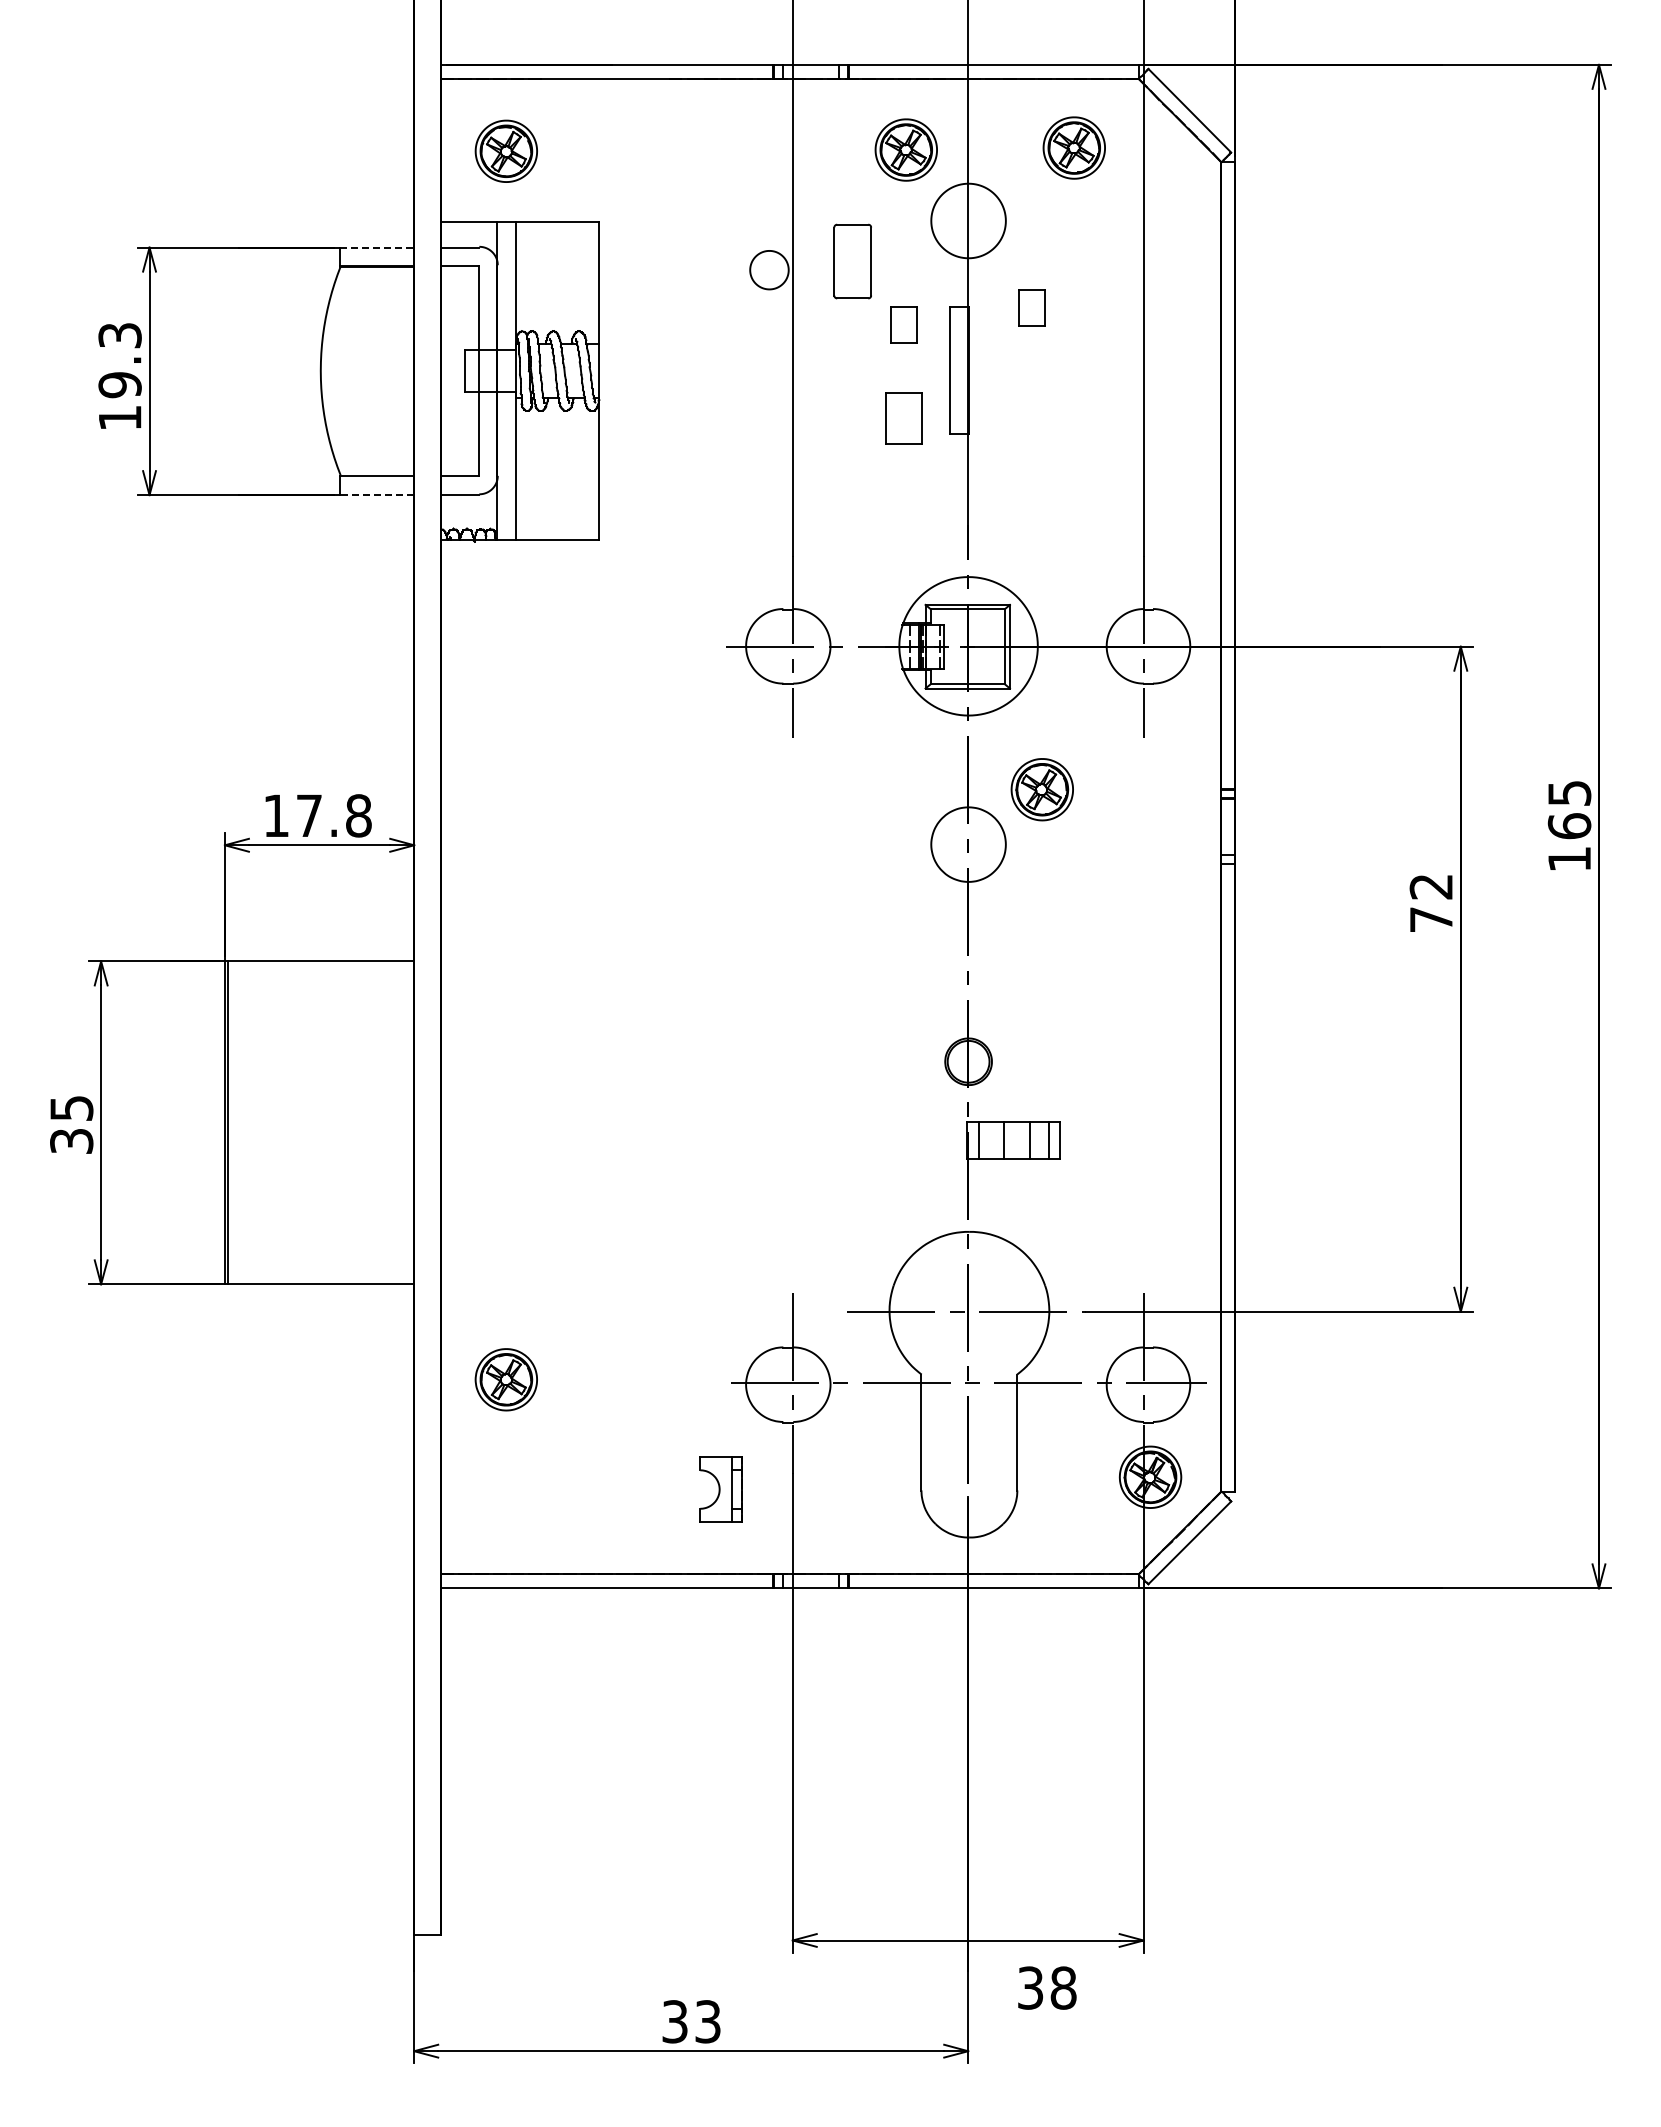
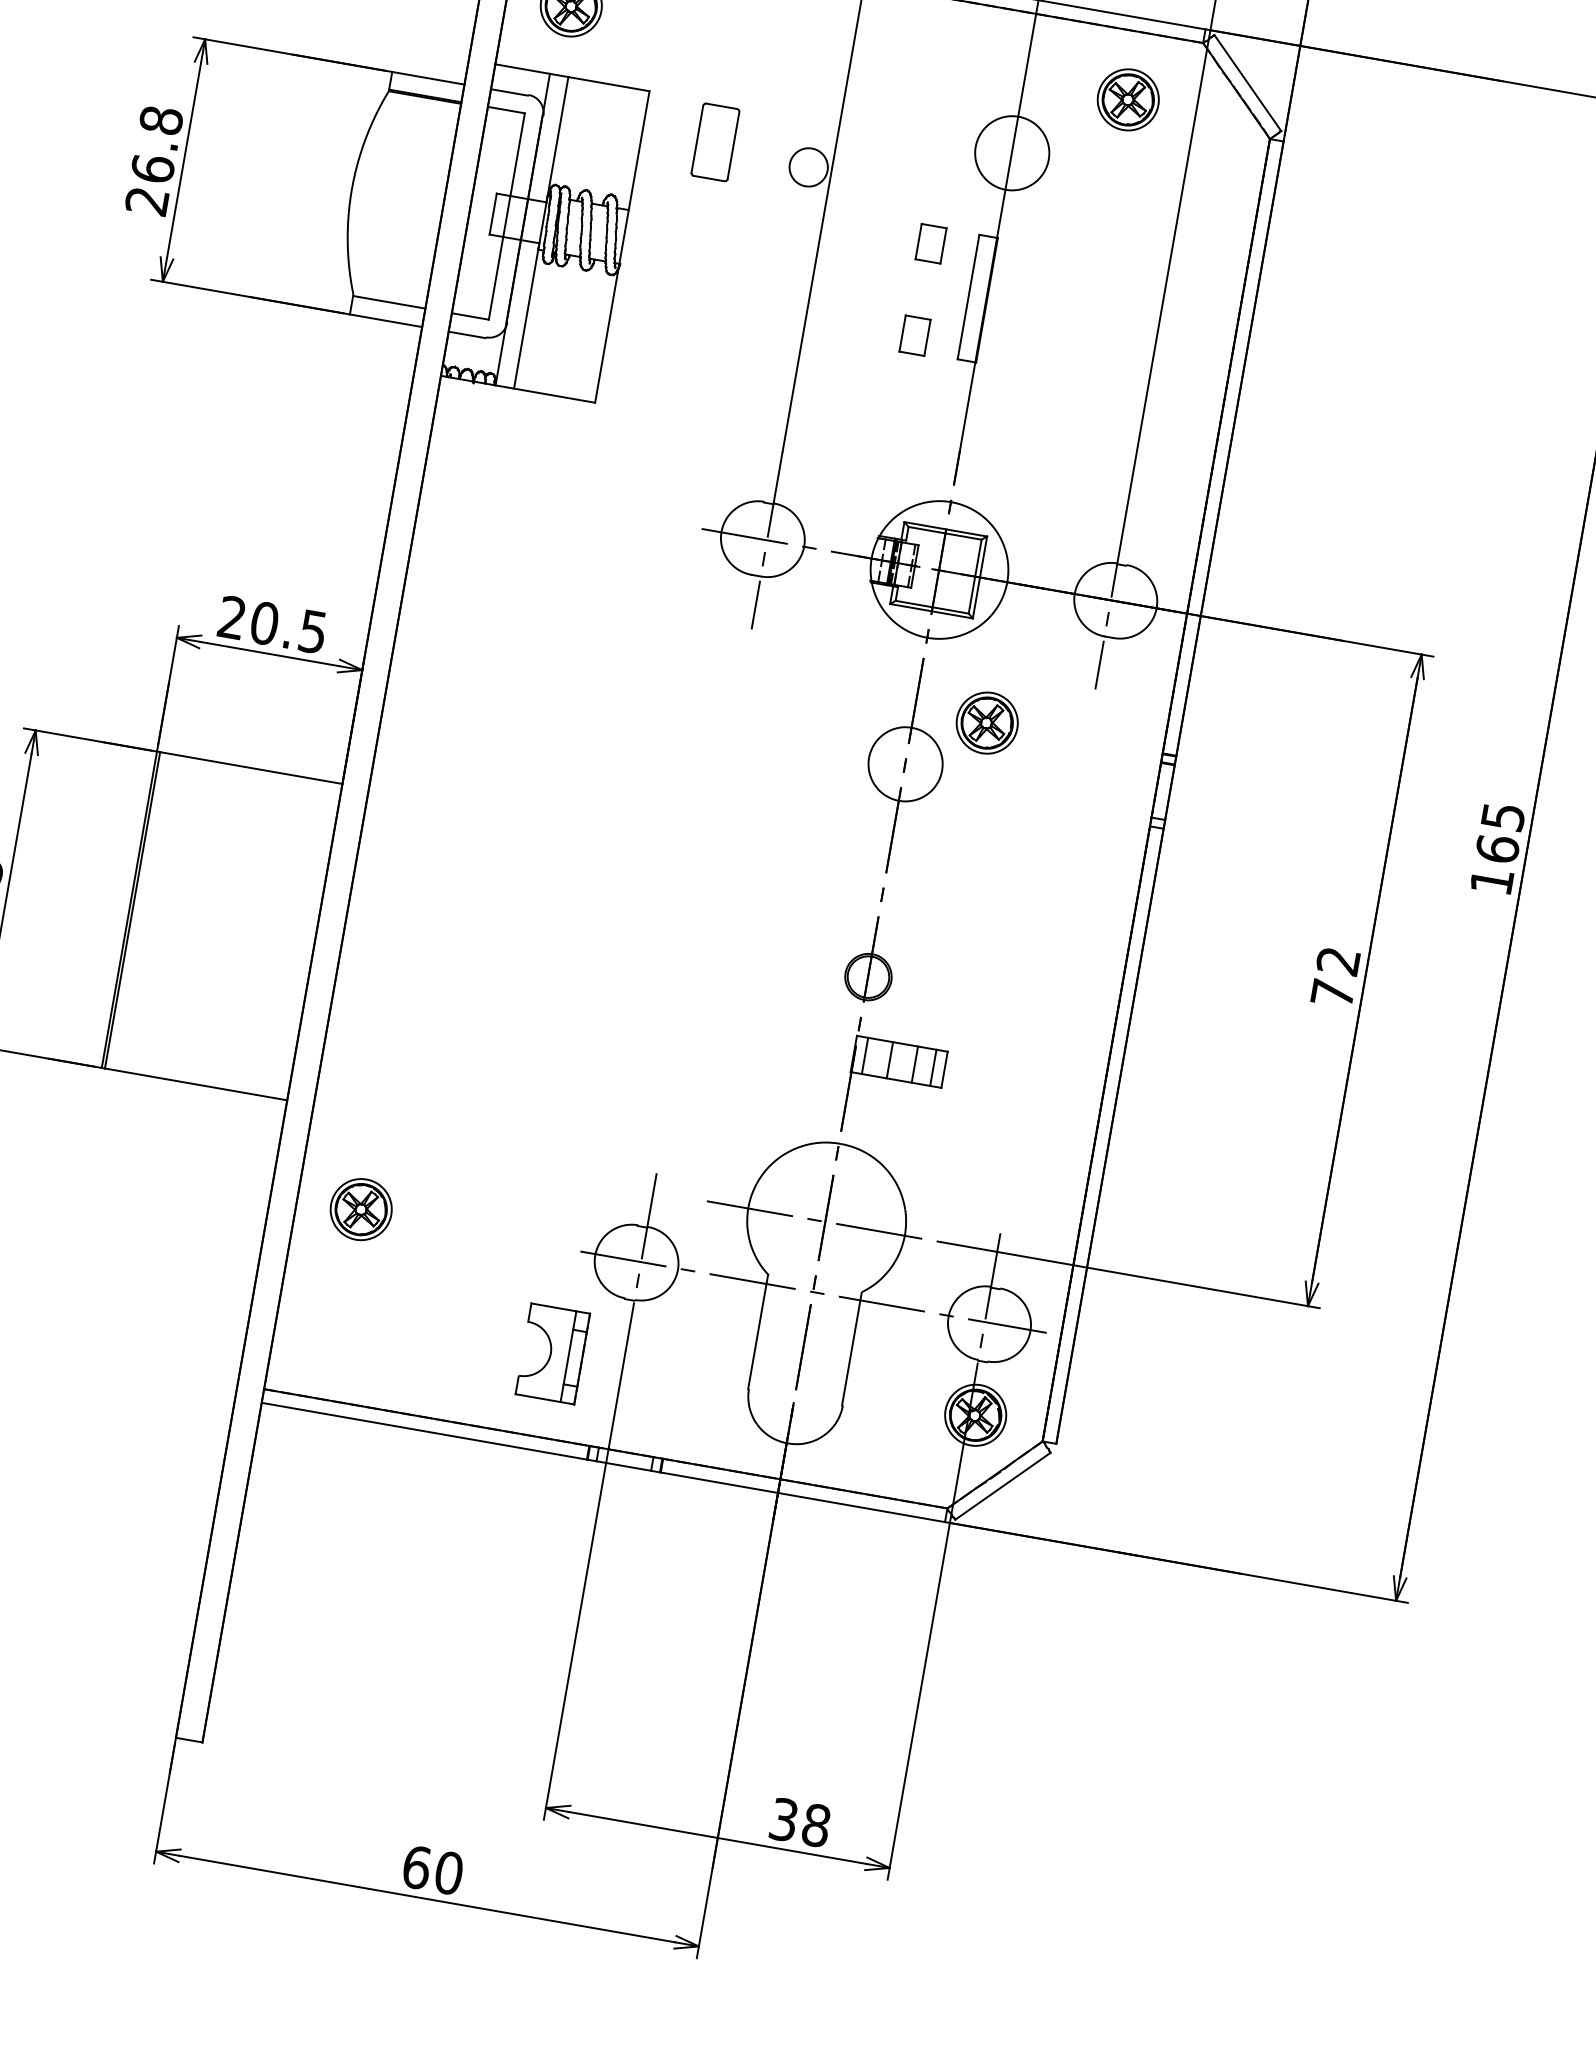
part: (905, 149) -> (962, 72), removed
line: (377, 247) -> (428, 78), dashed -> solid
part: (852, 261) -> (715, 142), moved
part: (1031, 307) -> (1059, 248), removed
text: (119, 376) -> (153, 160), 19.3 -> 26.8
part: (903, 418) -> (914, 335), size x0.71
line: (377, 495) -> (386, 321), dashed -> solid
text: (317, 815) -> (272, 624), 17.8 -> 20.5
text: (1430, 903) -> (1334, 977), moved
part: (720, 1489) -> (552, 1353), size x1.43
text: (1047, 1987) -> (800, 1822), moved
text: (691, 2021) -> (432, 1870), 33 -> 60

